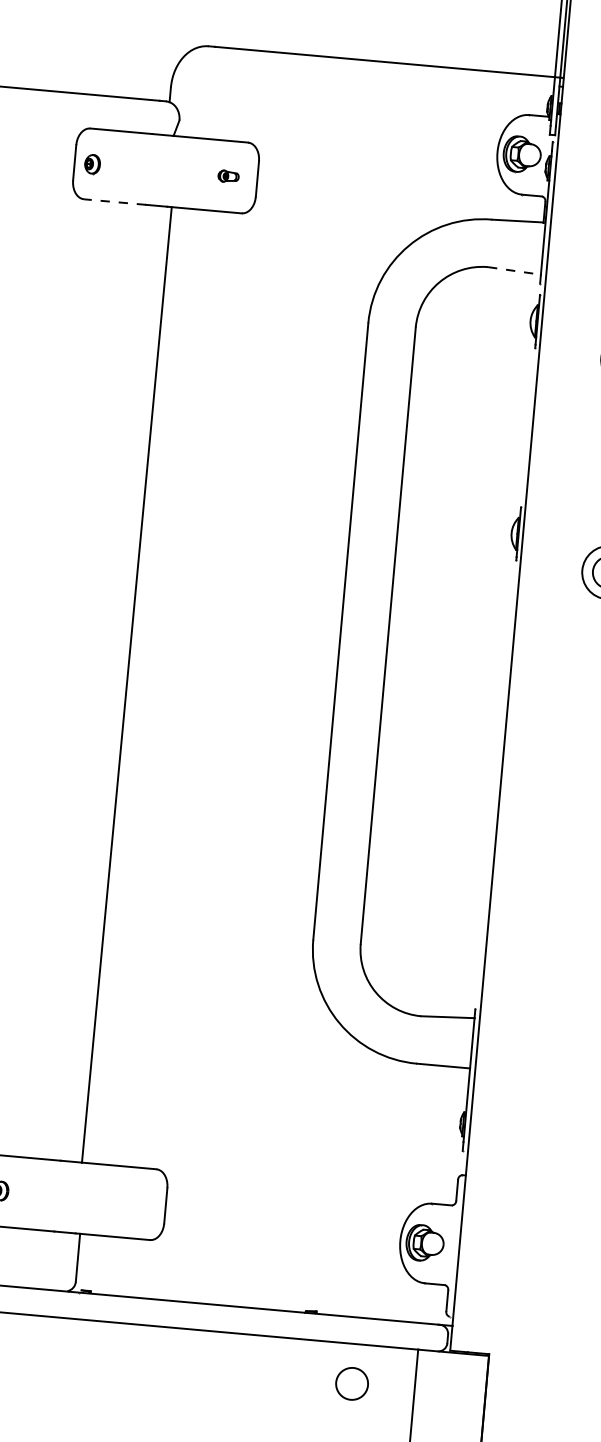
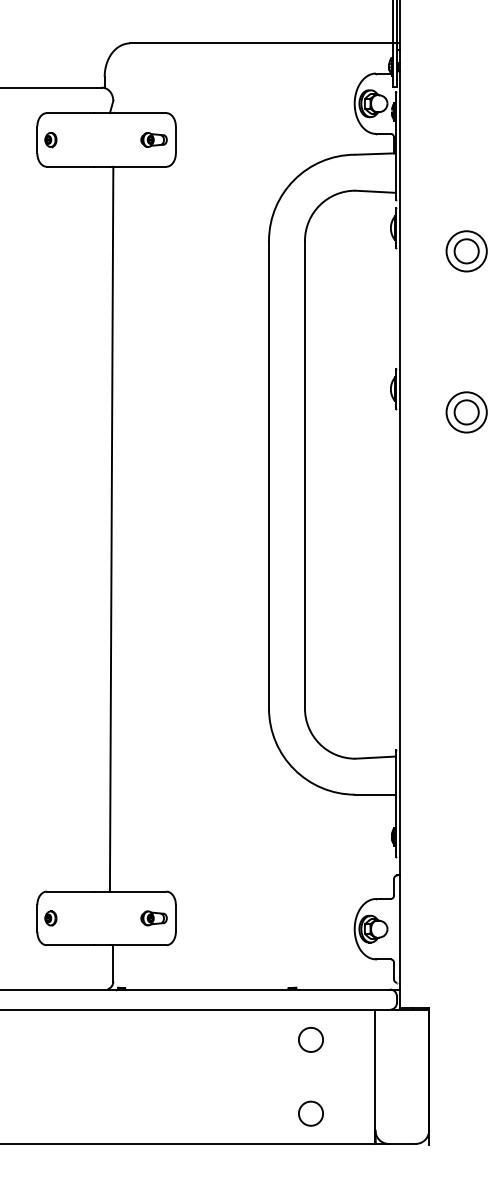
part: (227, 175) -> (153, 139), size x1.67
line: (113, 201) -> (69, 166), dashed -> solid
line: (514, 270) -> (375, 191), dashed -> solid
part: (136, 1203) -> (153, 918), added
circle: (351, 1383) -> (310, 1039), moved

